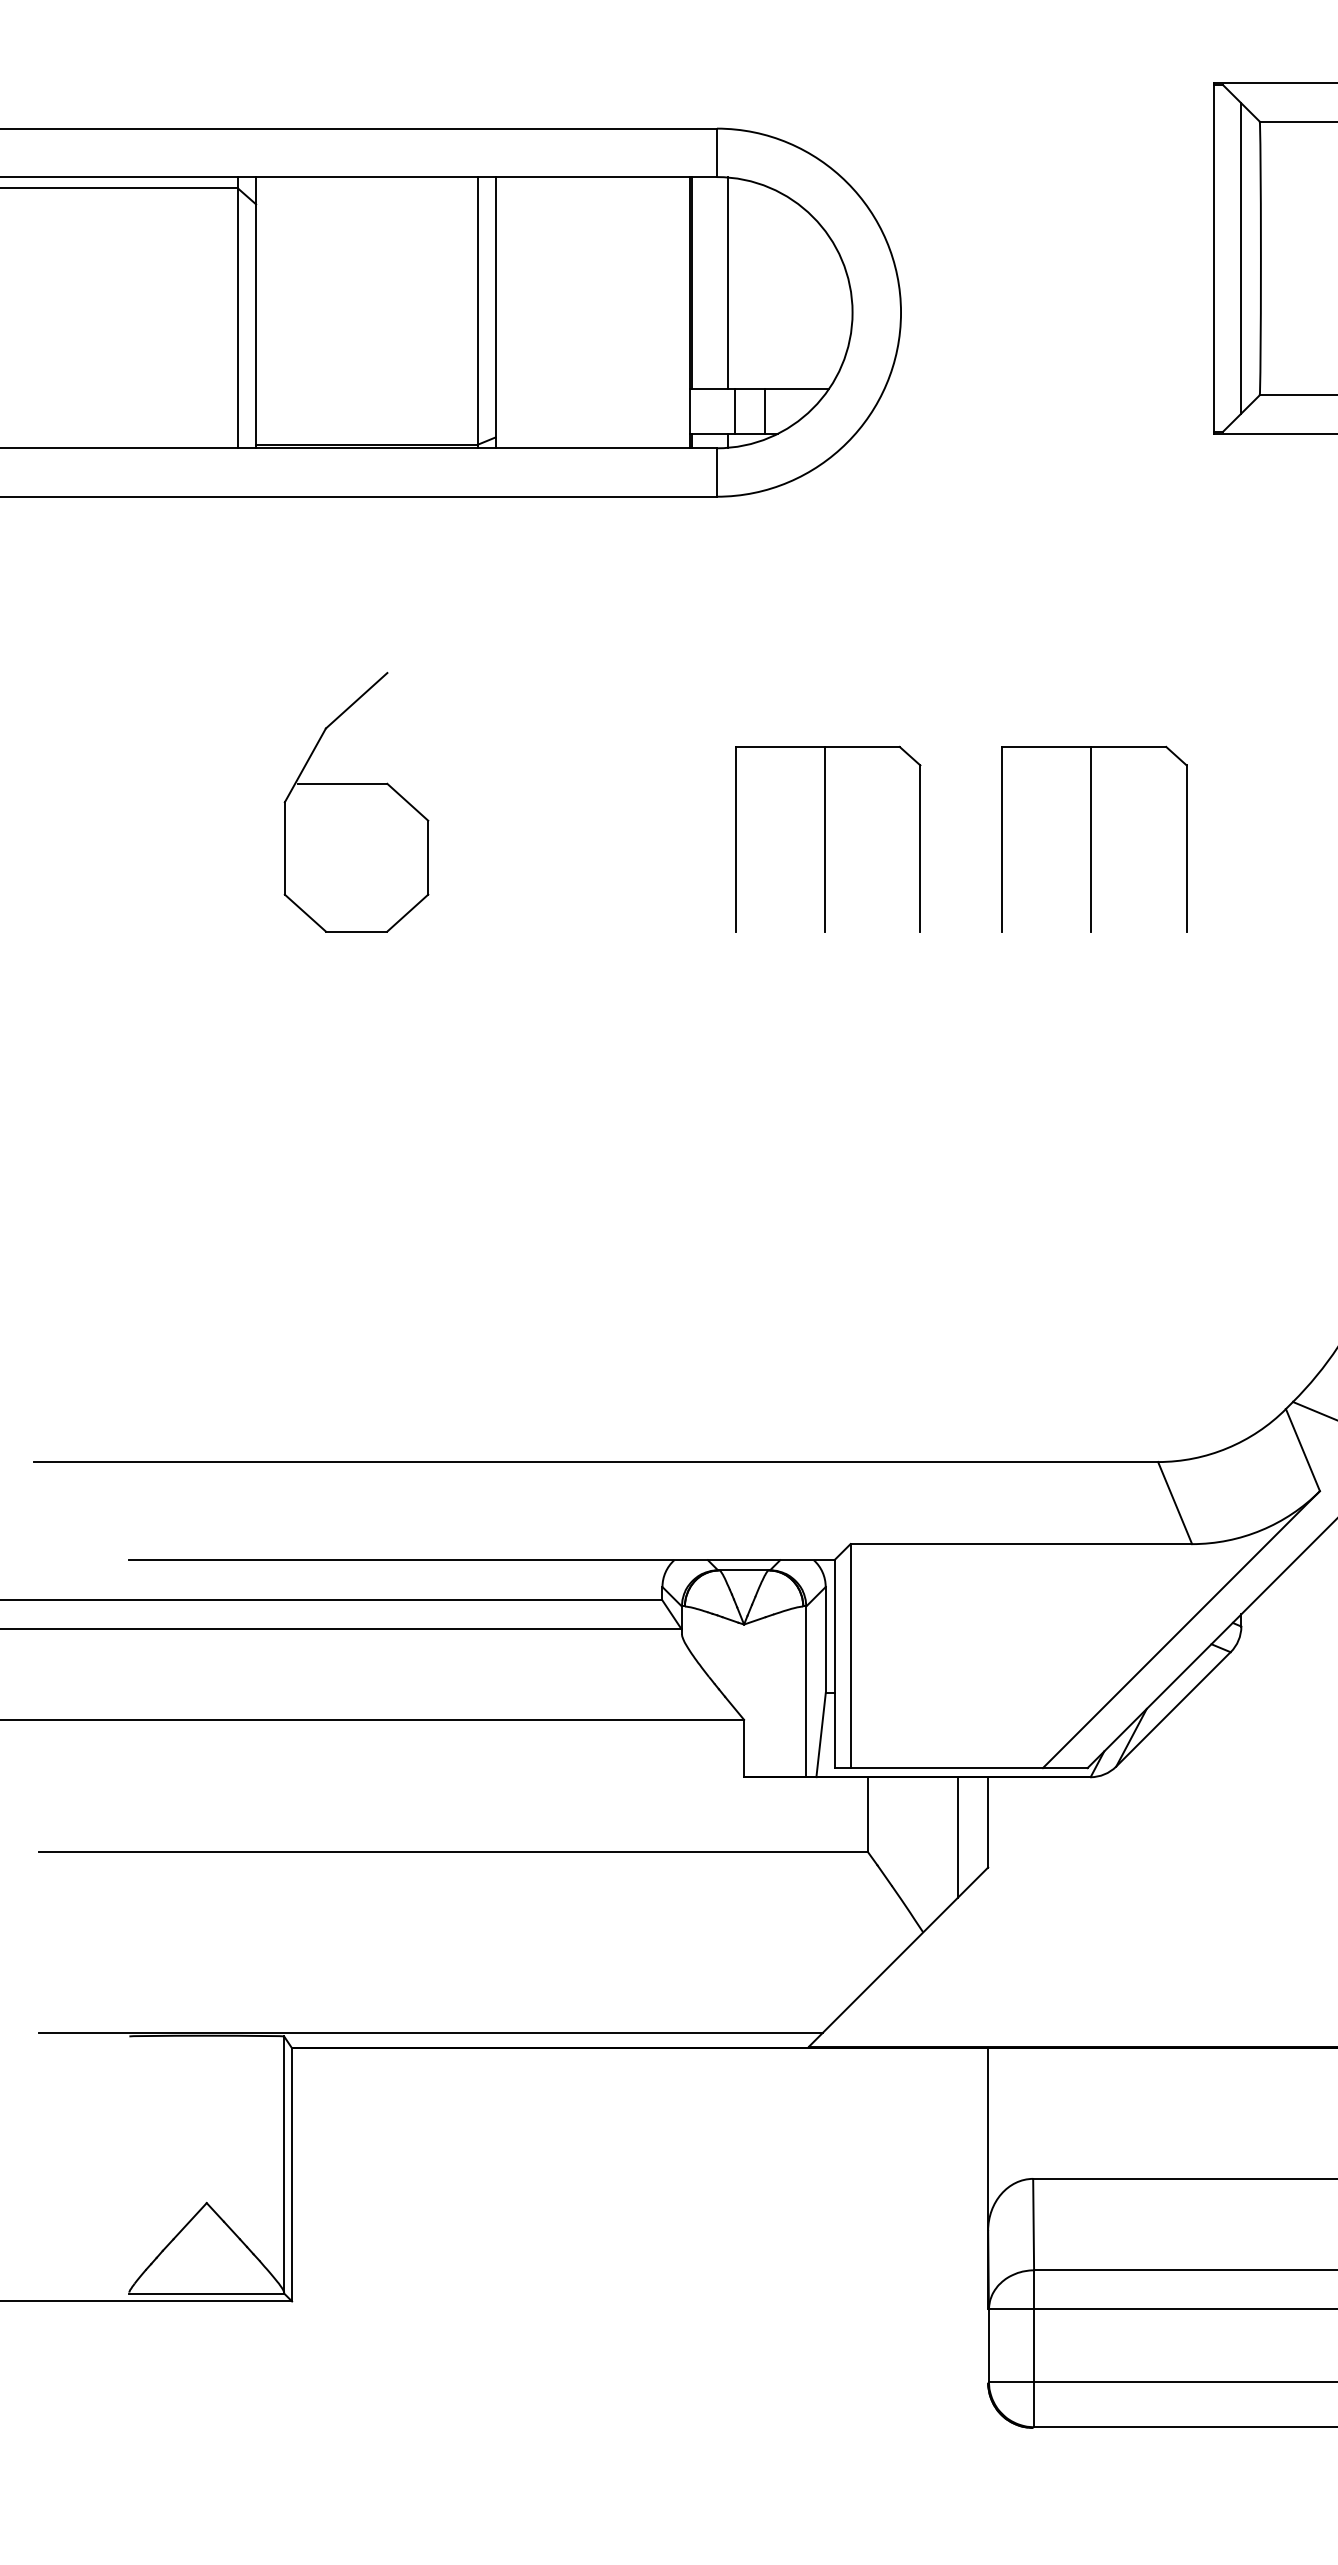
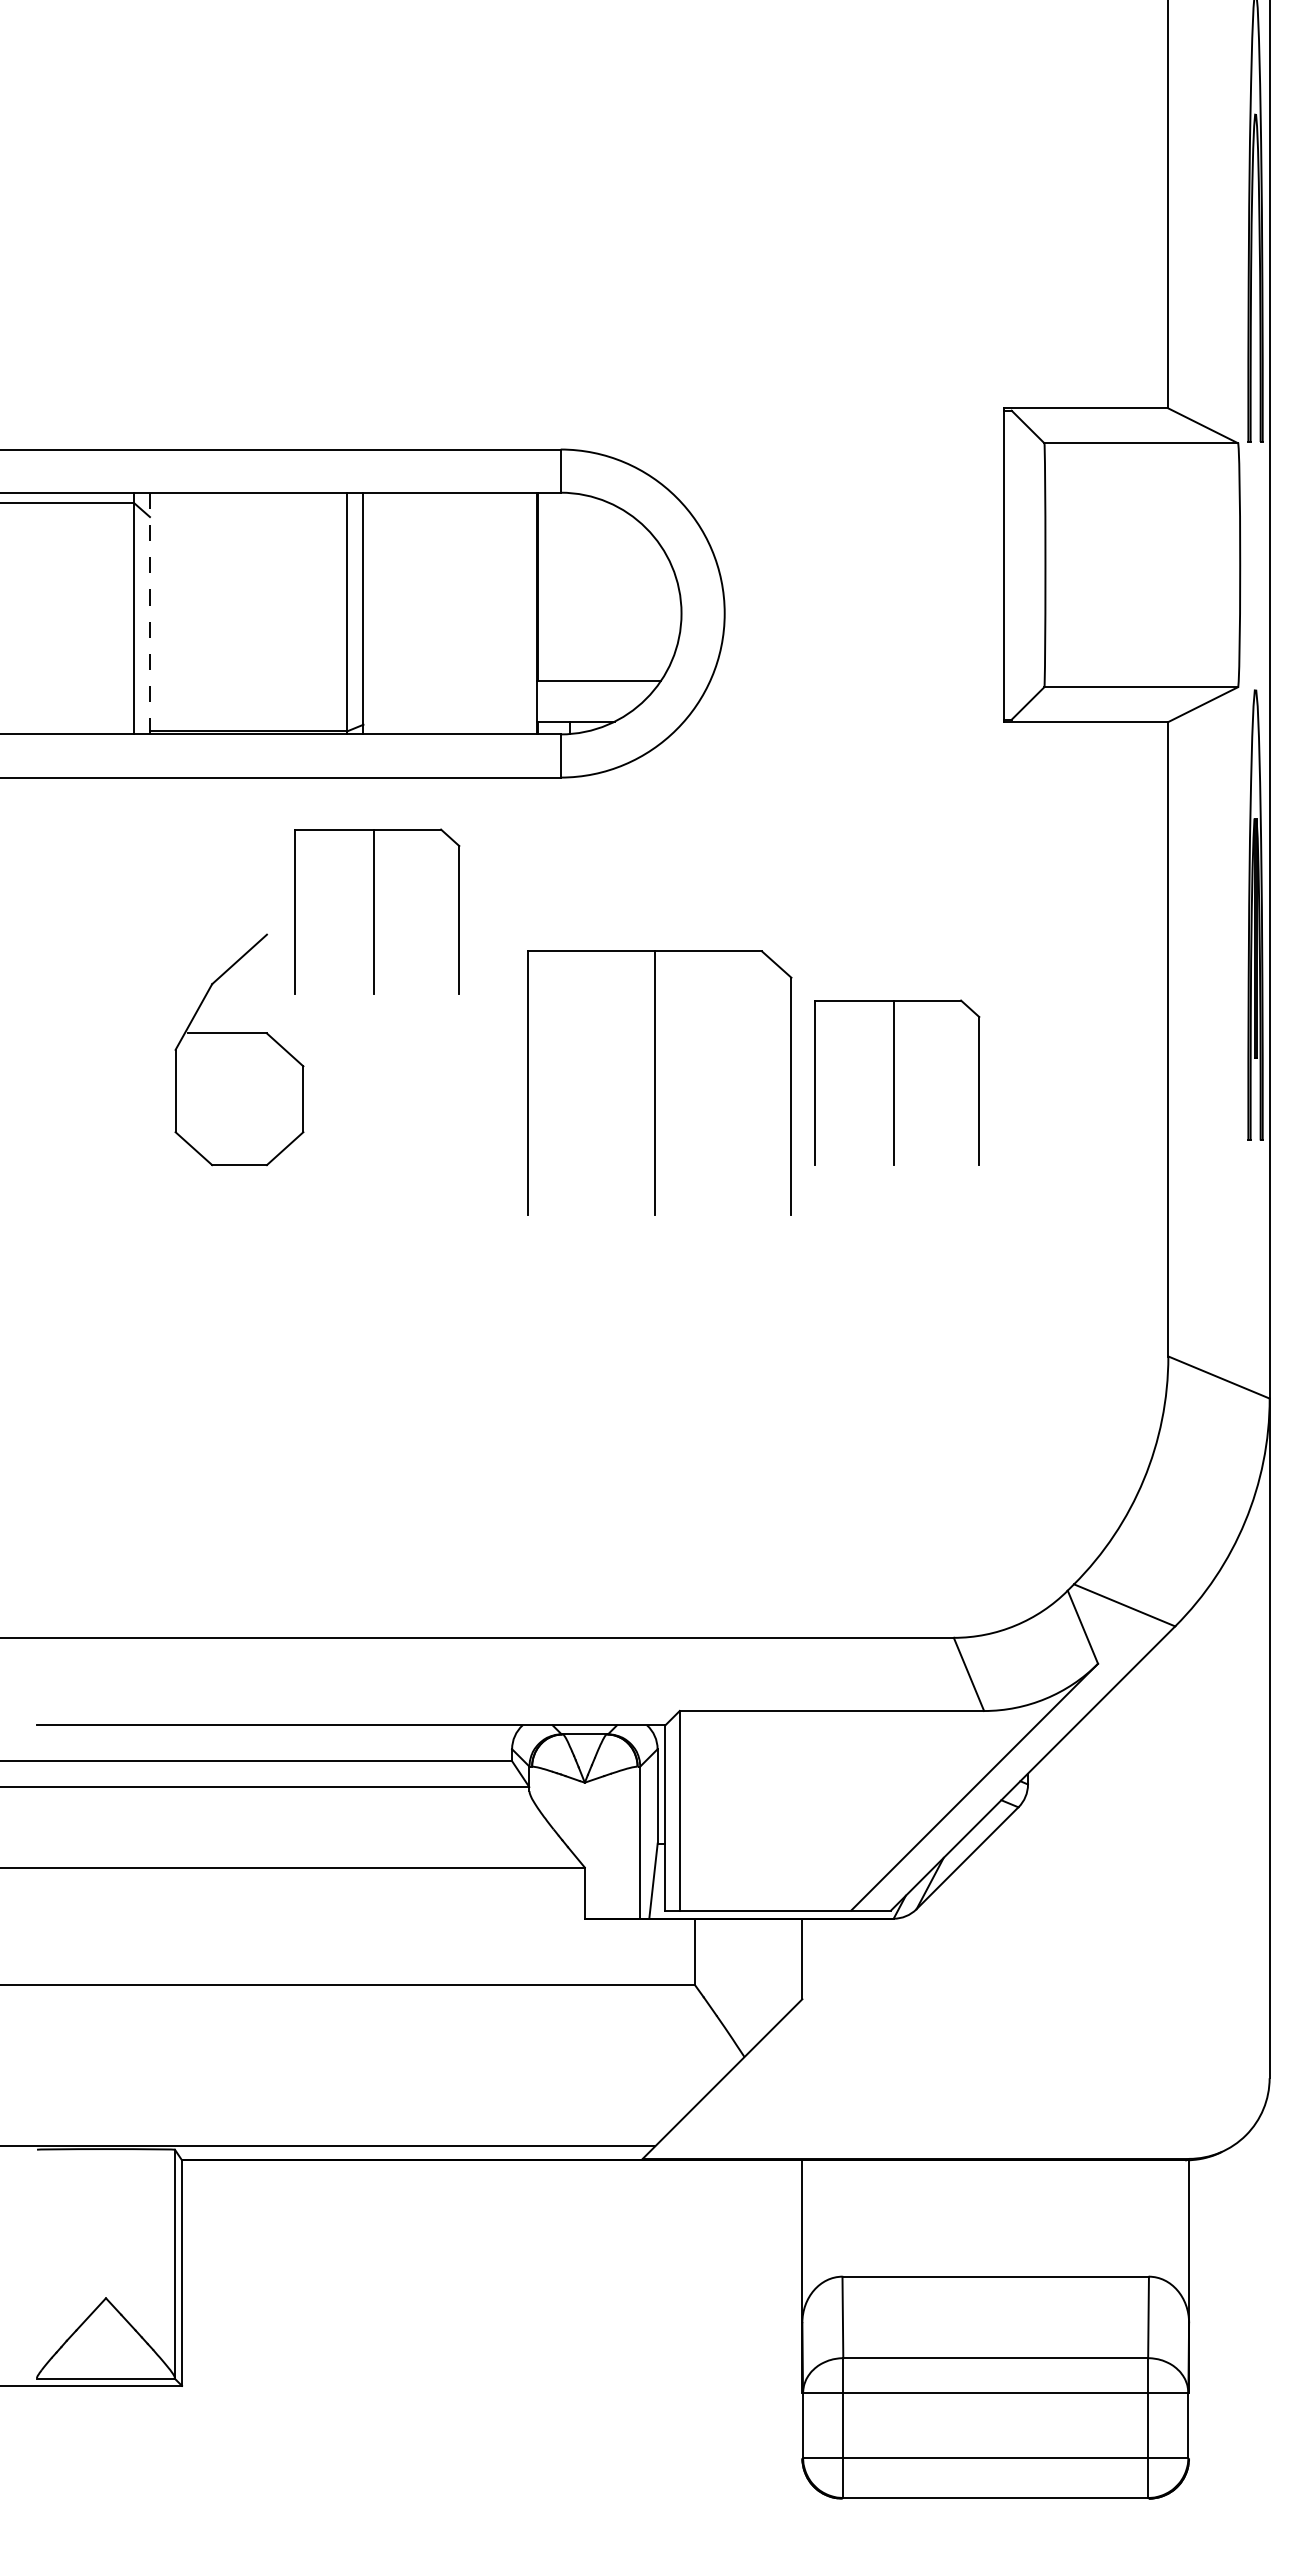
line: (1240, 257) -> (1027, 564), removed
line: (727, 283) -> (570, 587), removed
line: (255, 312) -> (149, 613), solid -> dashed
line: (734, 411) -> (576, 701), removed
line: (765, 411) -> (603, 701), removed
part: (511, 646) -> (377, 911), added
part: (827, 838) -> (659, 1082), size x1.6
line: (958, 1836) -> (775, 1971), removed

